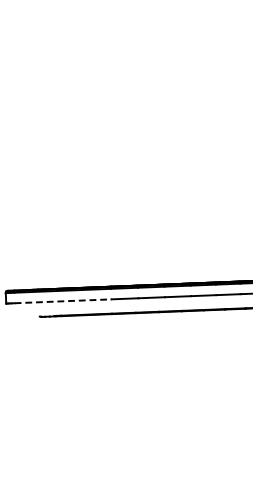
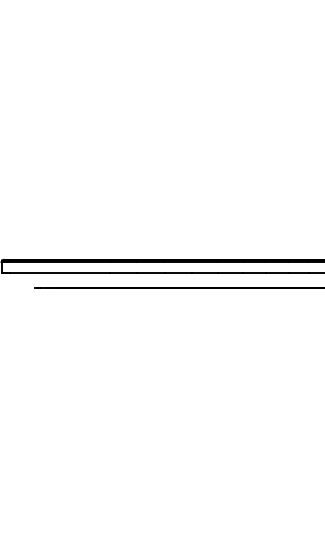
line: (63, 300) -> (60, 272), dashed -> solid

